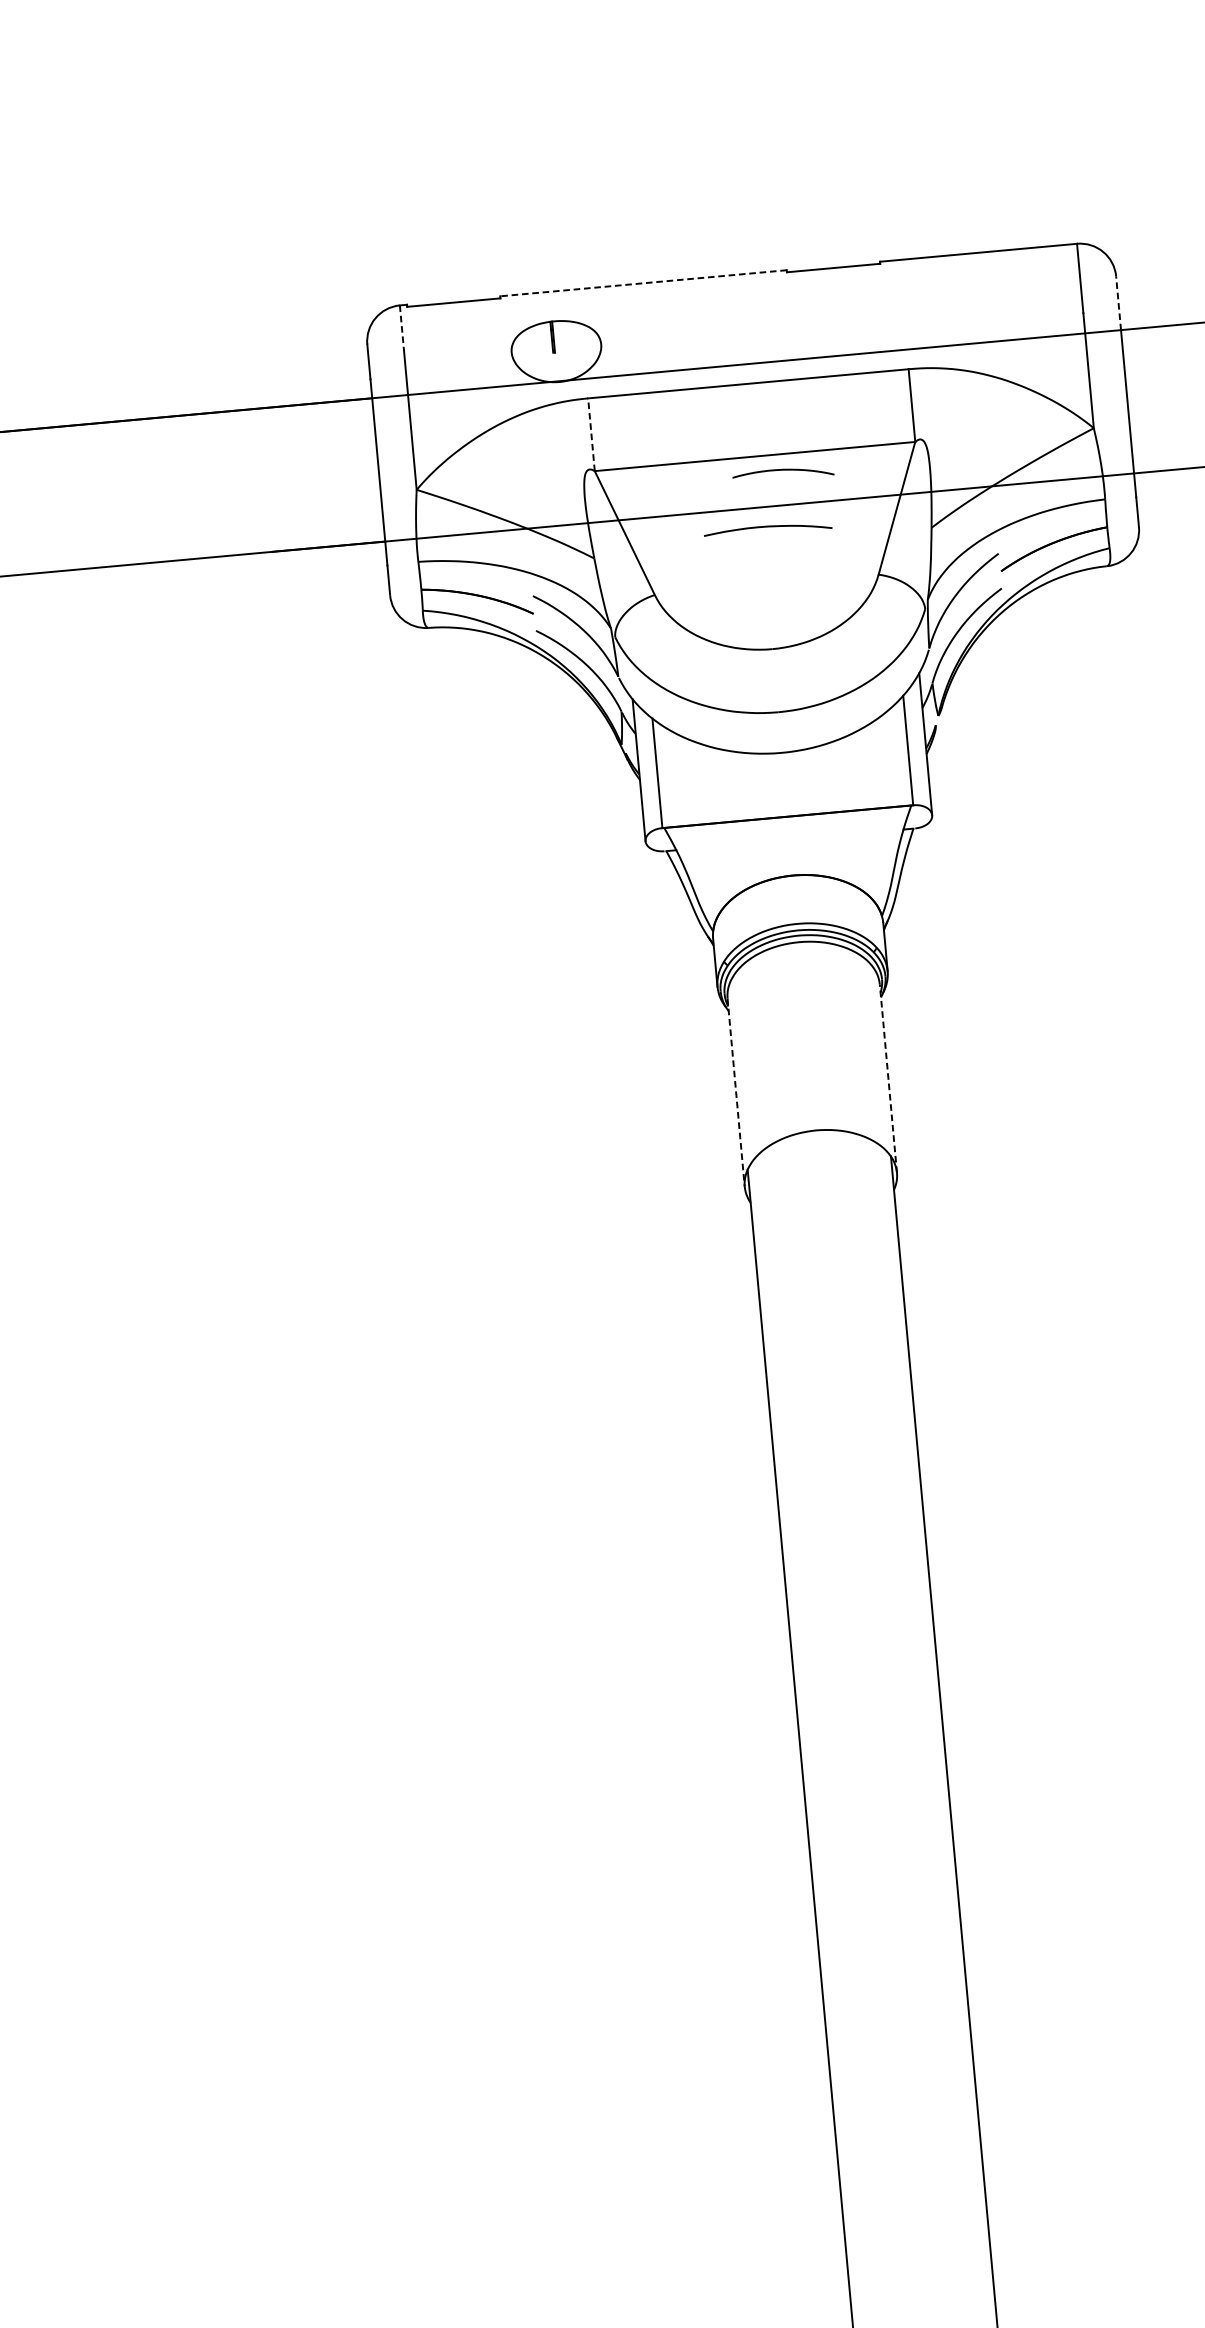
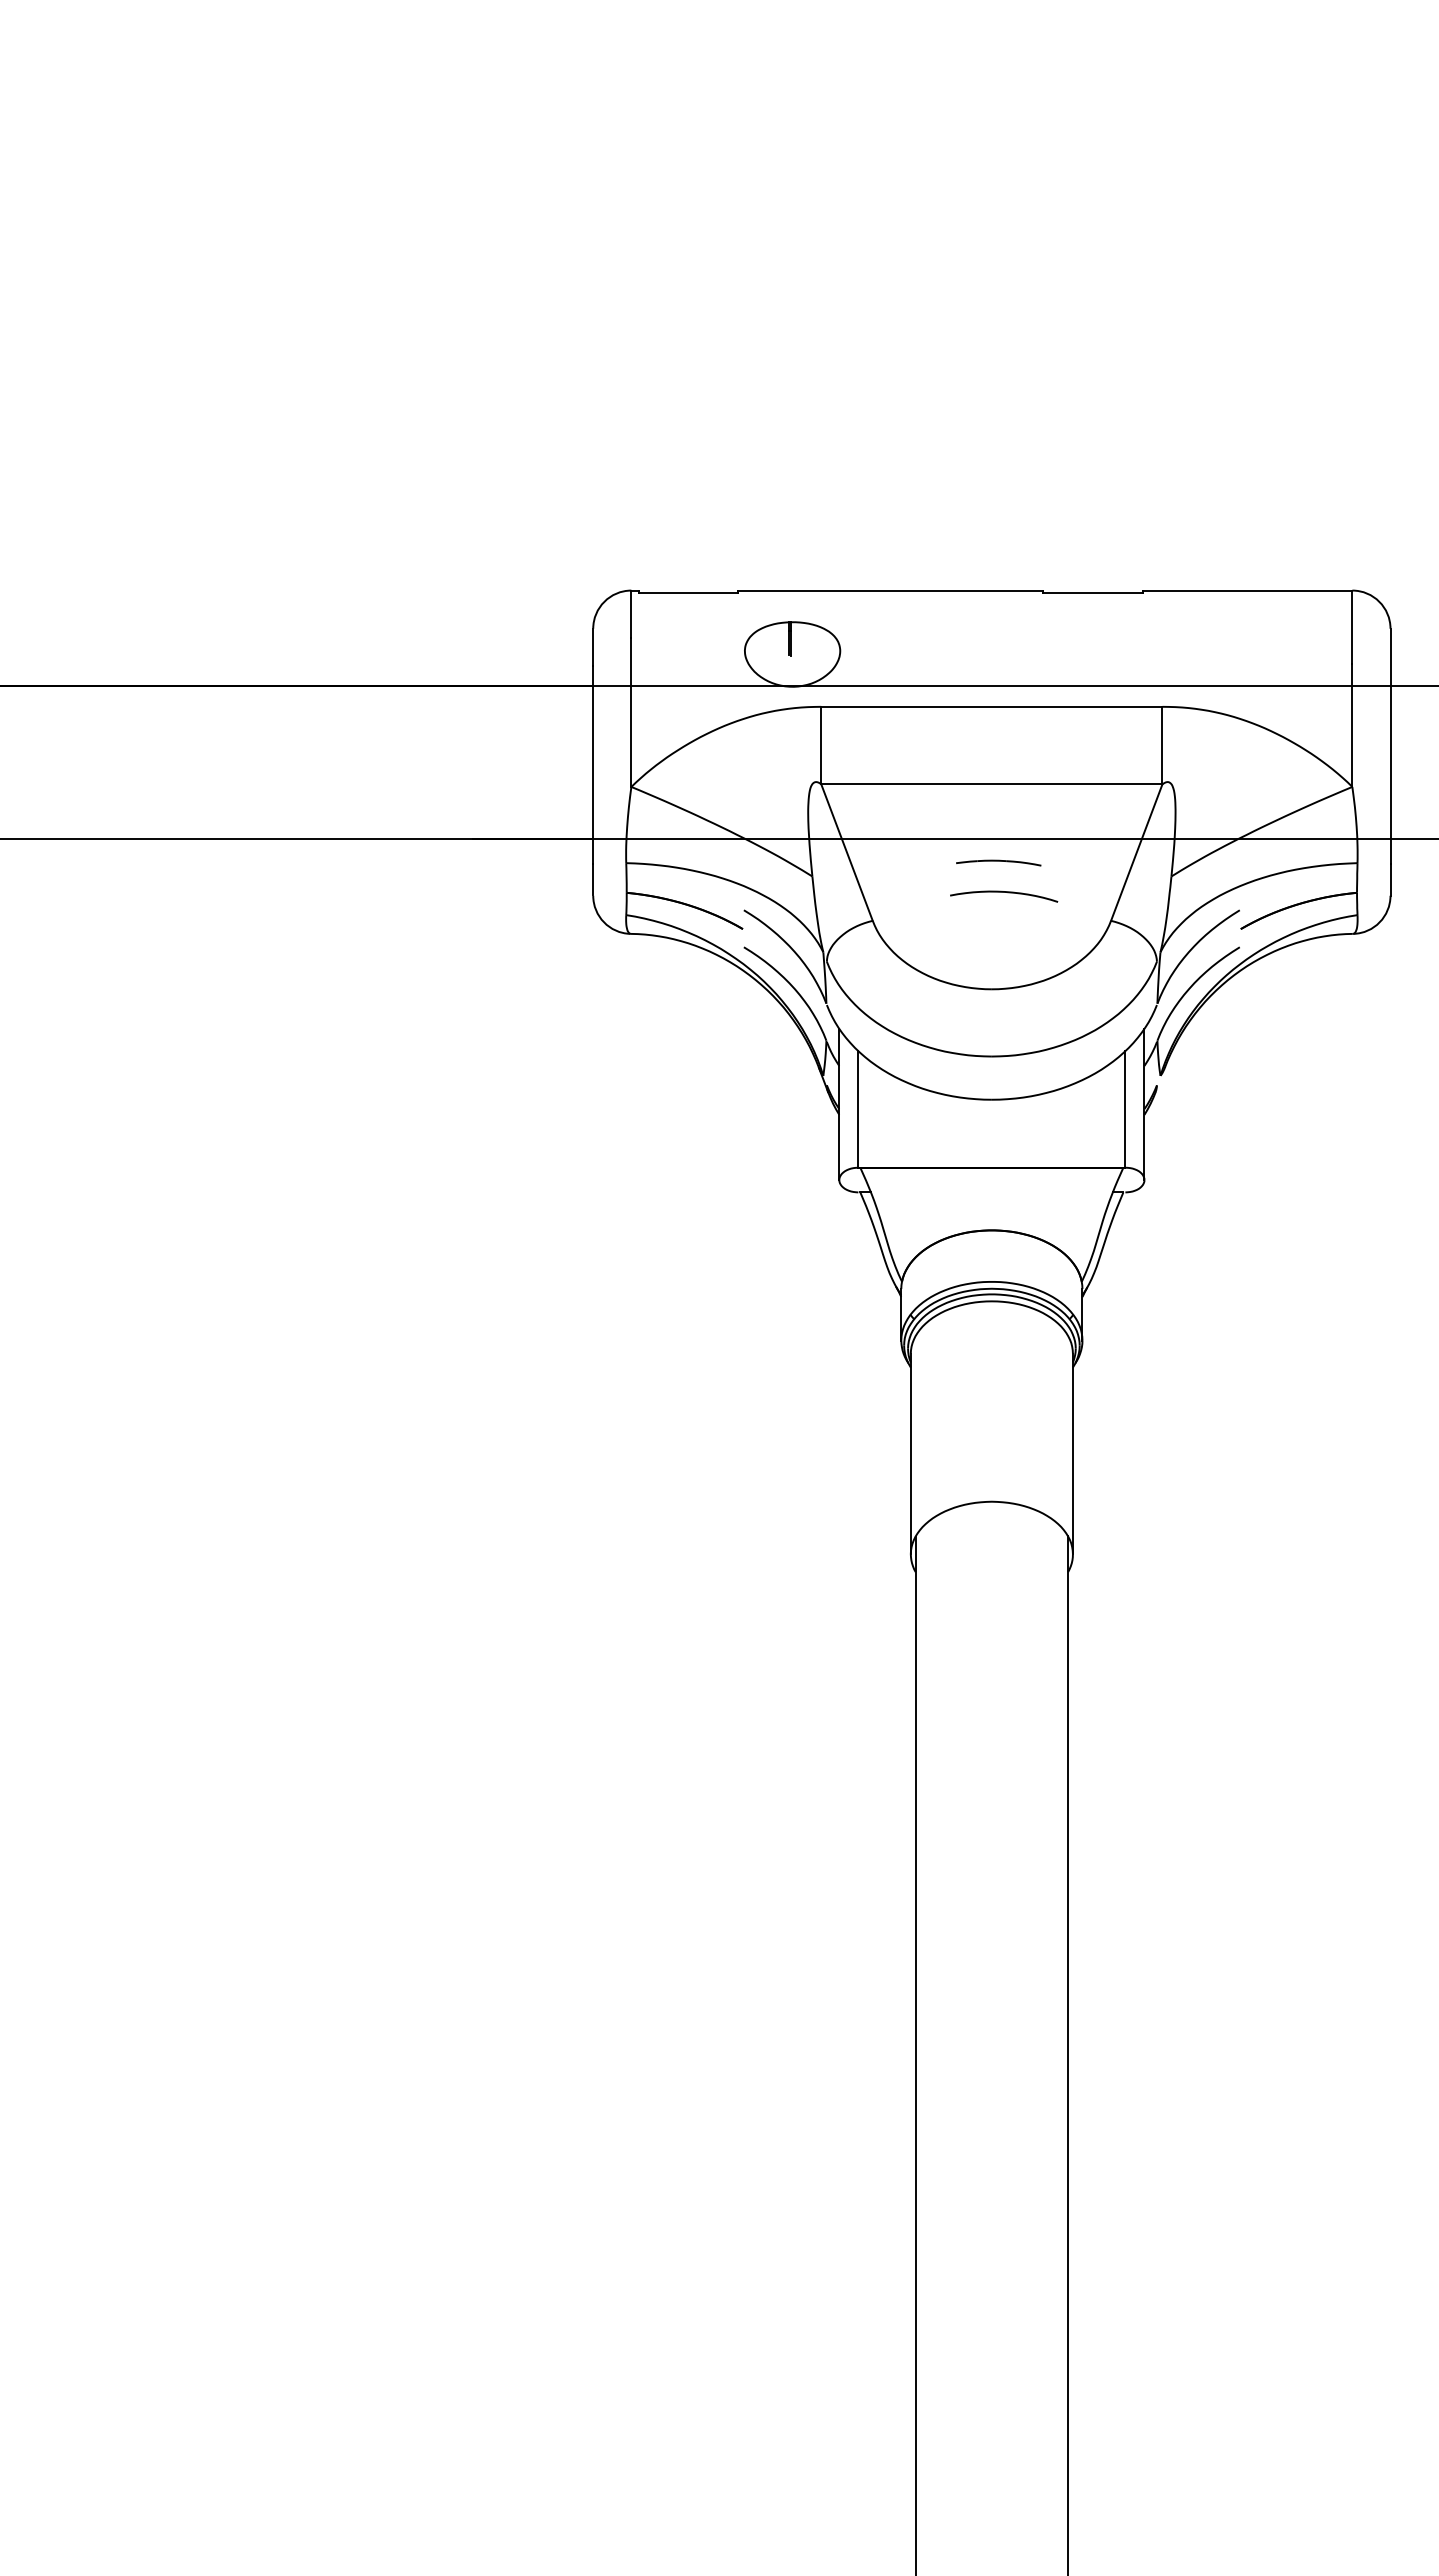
line: (643, 283) -> (890, 590), dashed -> solid
line: (1118, 303) -> (1390, 657), dashed -> solid
line: (402, 327) -> (631, 614), dashed -> solid
line: (591, 434) -> (821, 745), dashed -> solid
curve: (783, 470) -> (1004, 892), moved
part: (767, 529) -> (998, 862), size x0.62
line: (887, 1078) -> (1072, 1453), dashed -> solid
line: (735, 1092) -> (910, 1454), dashed -> solid

